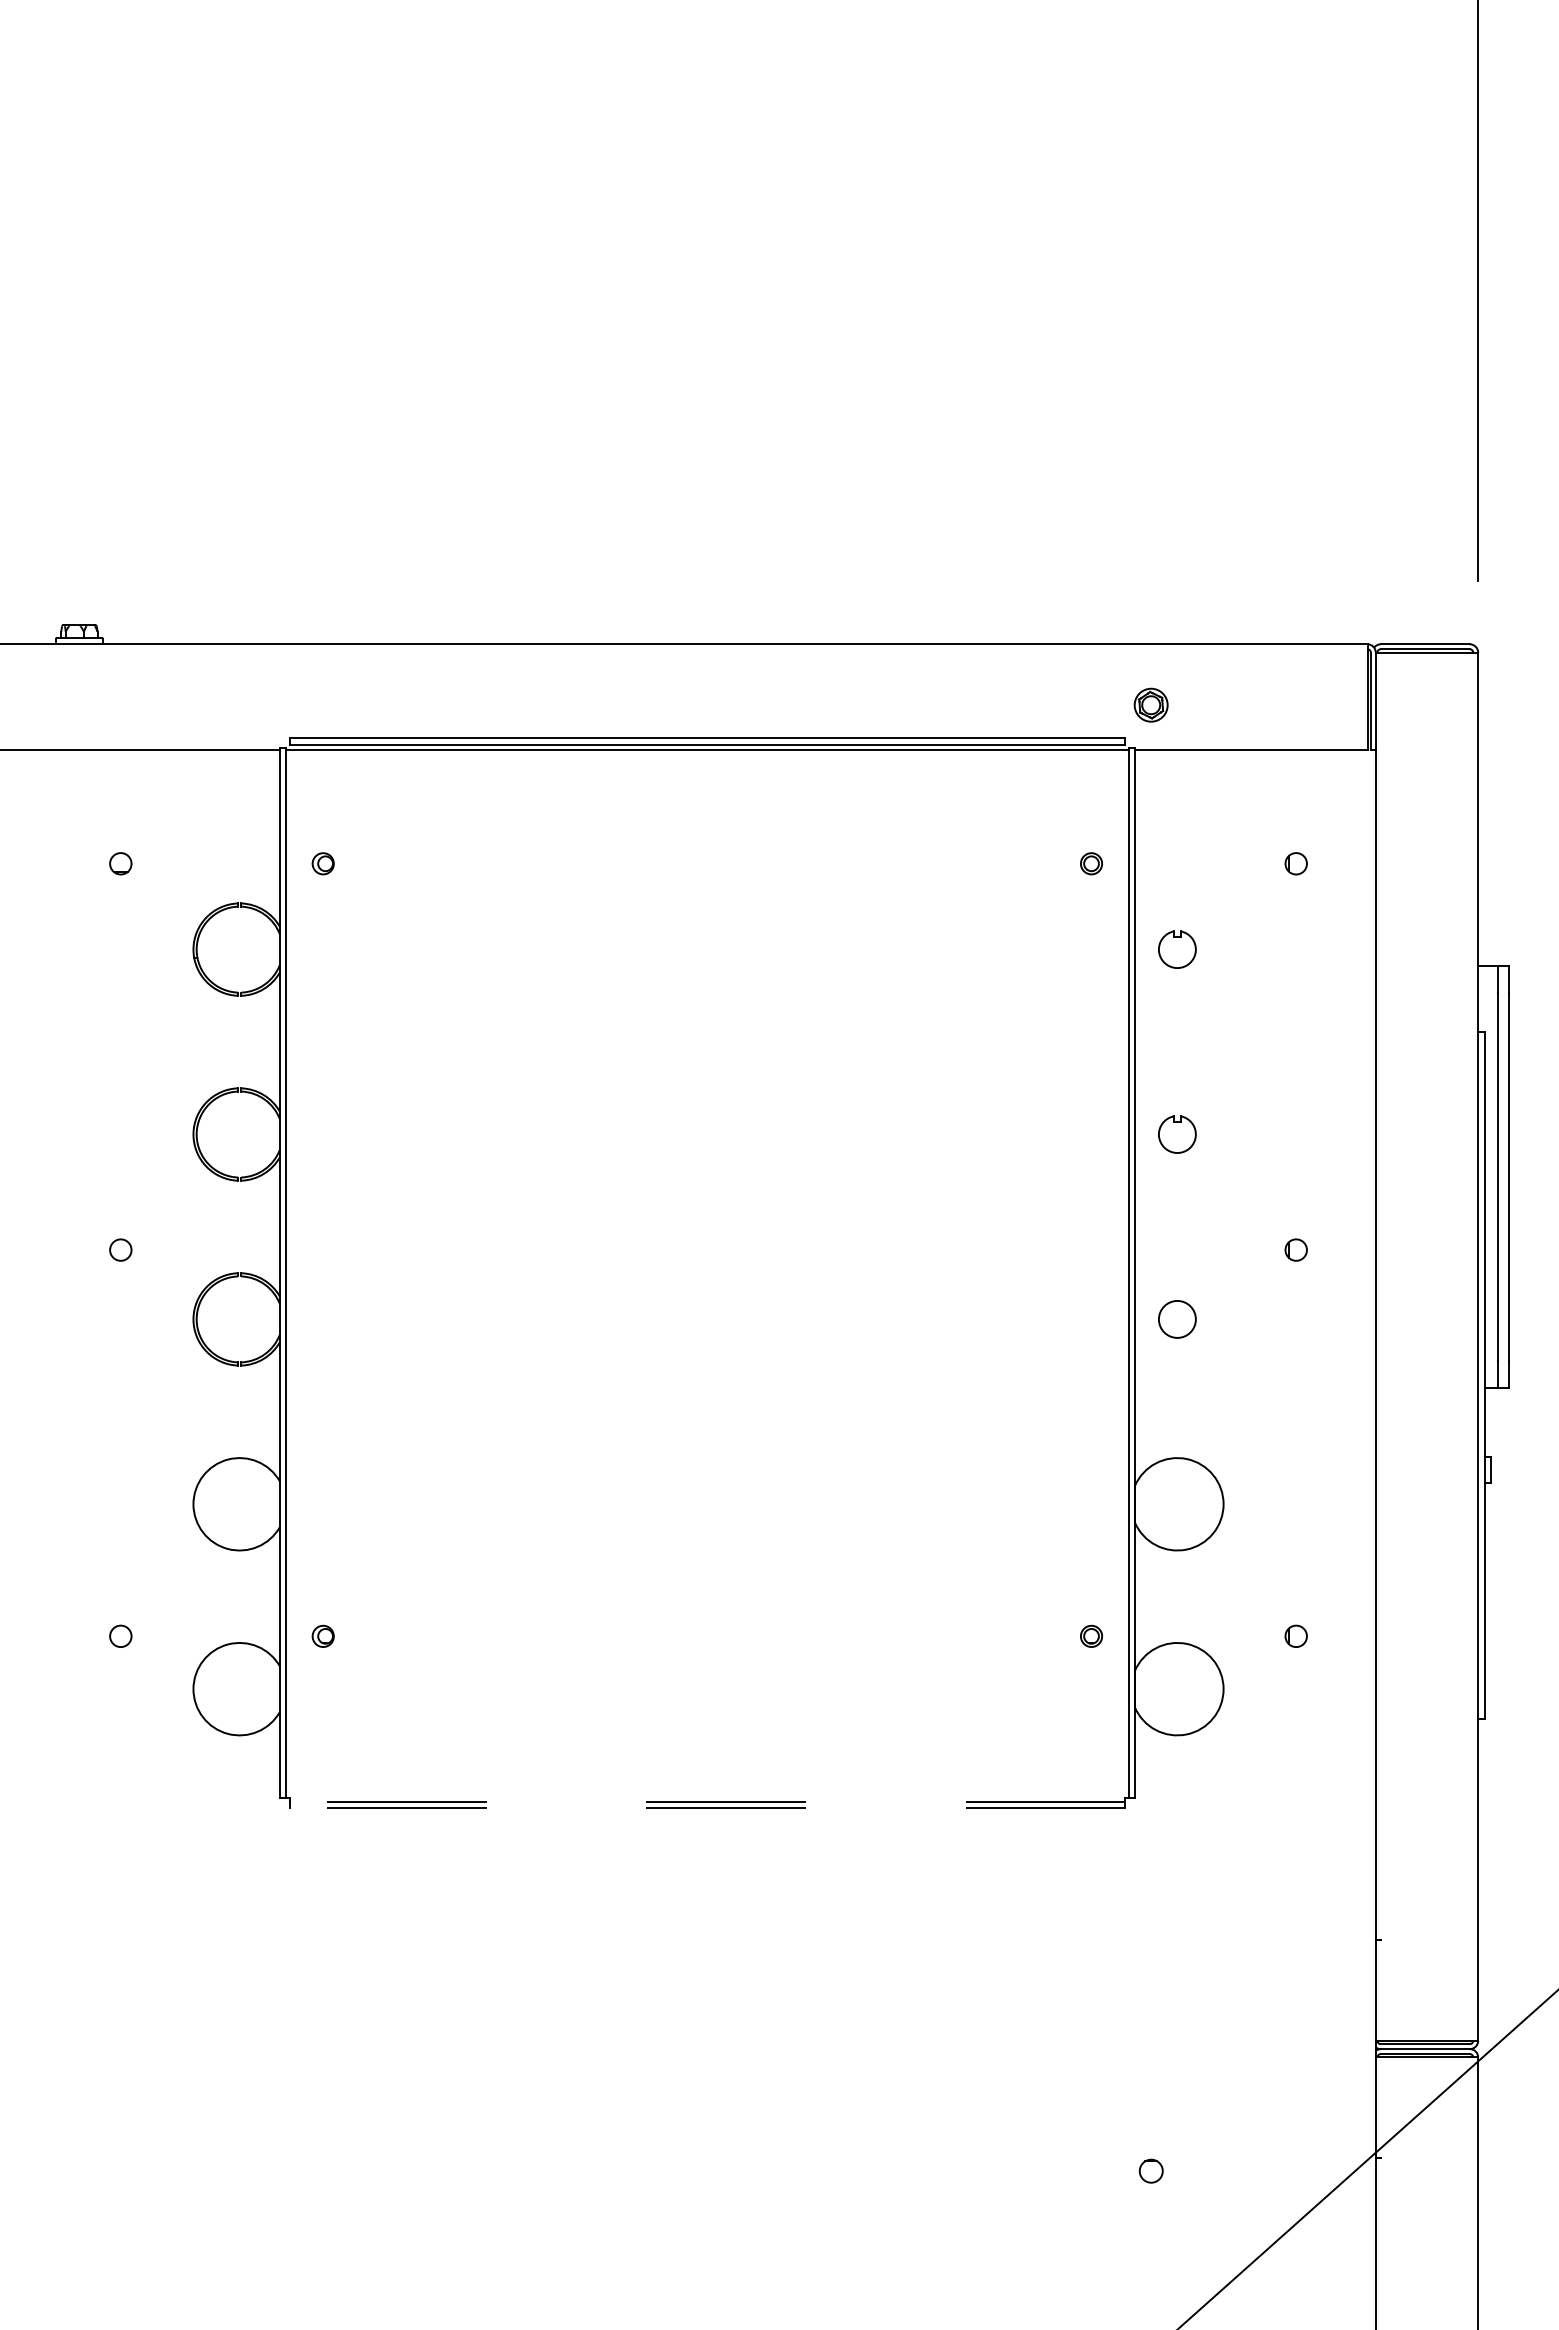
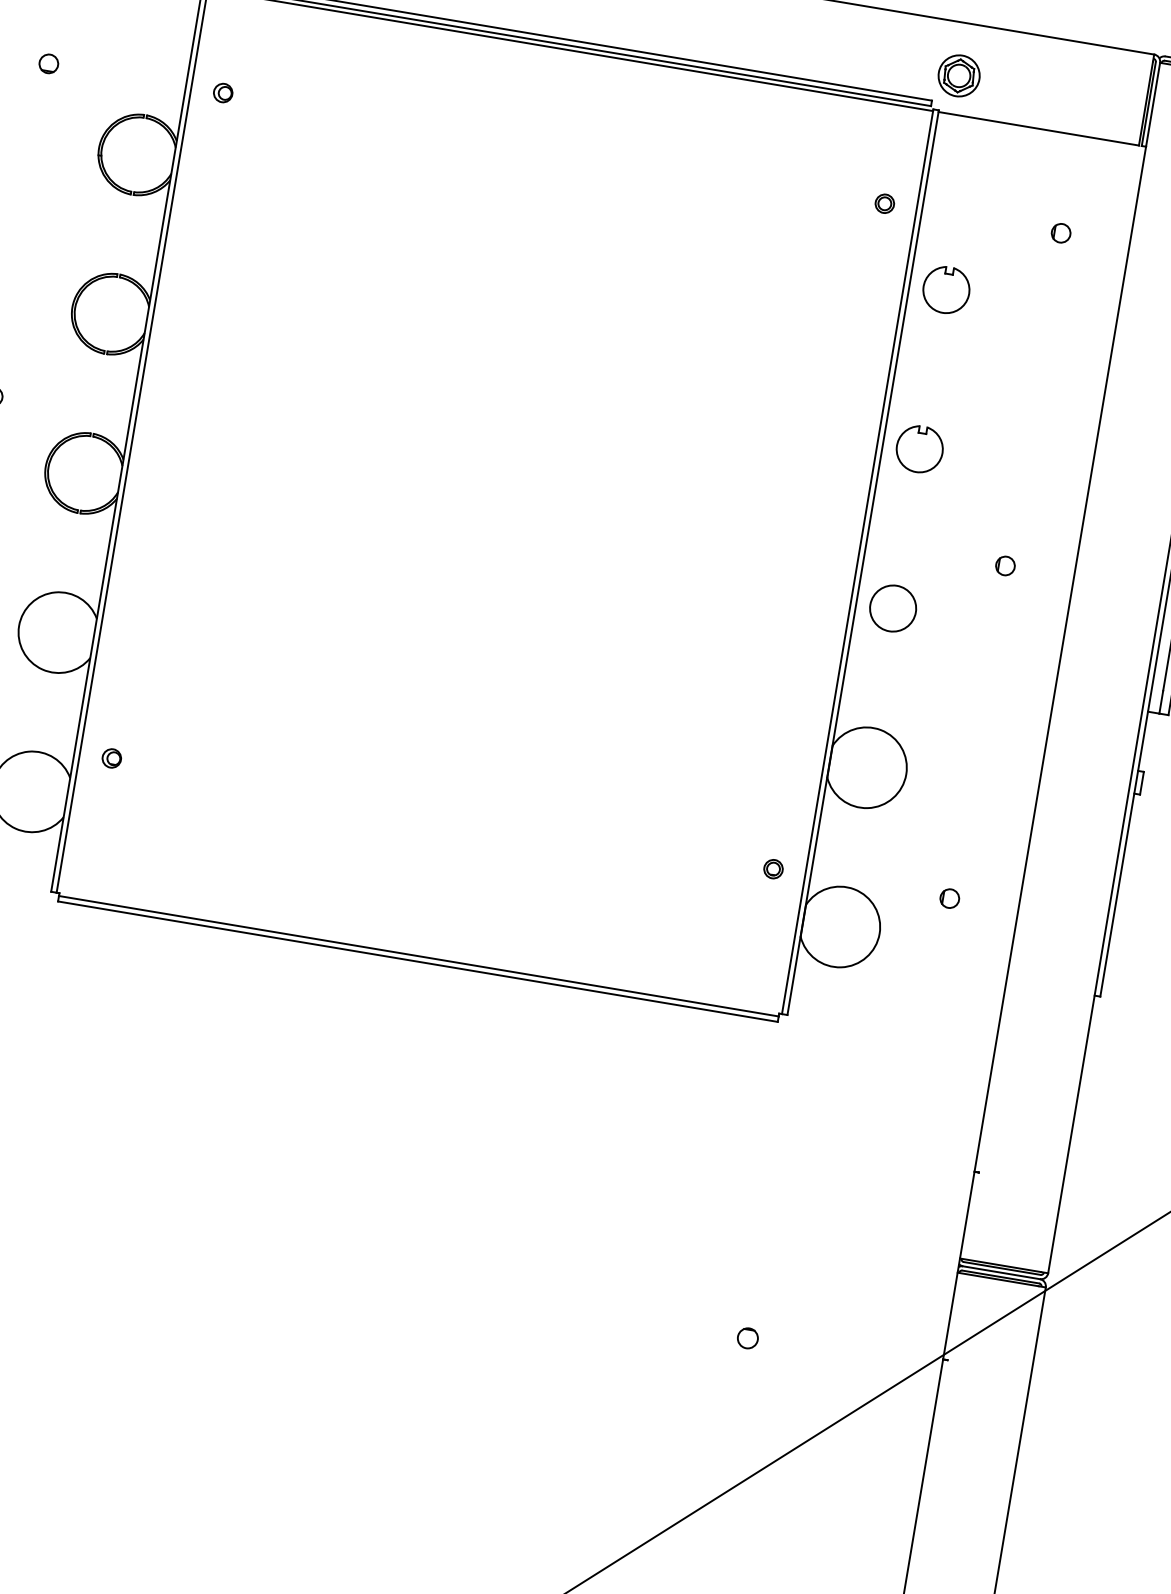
part: (1150, 704) -> (958, 75), size x1.43
part: (1177, 949) -> (946, 290), size x1.43
part: (1177, 1134) -> (919, 449), size x1.43
circle: (1177, 1319) -> (893, 608), size x1.43
line: (707, 1801) -> (418, 956), dashed -> solid
line: (707, 1808) -> (417, 962), dashed -> solid

